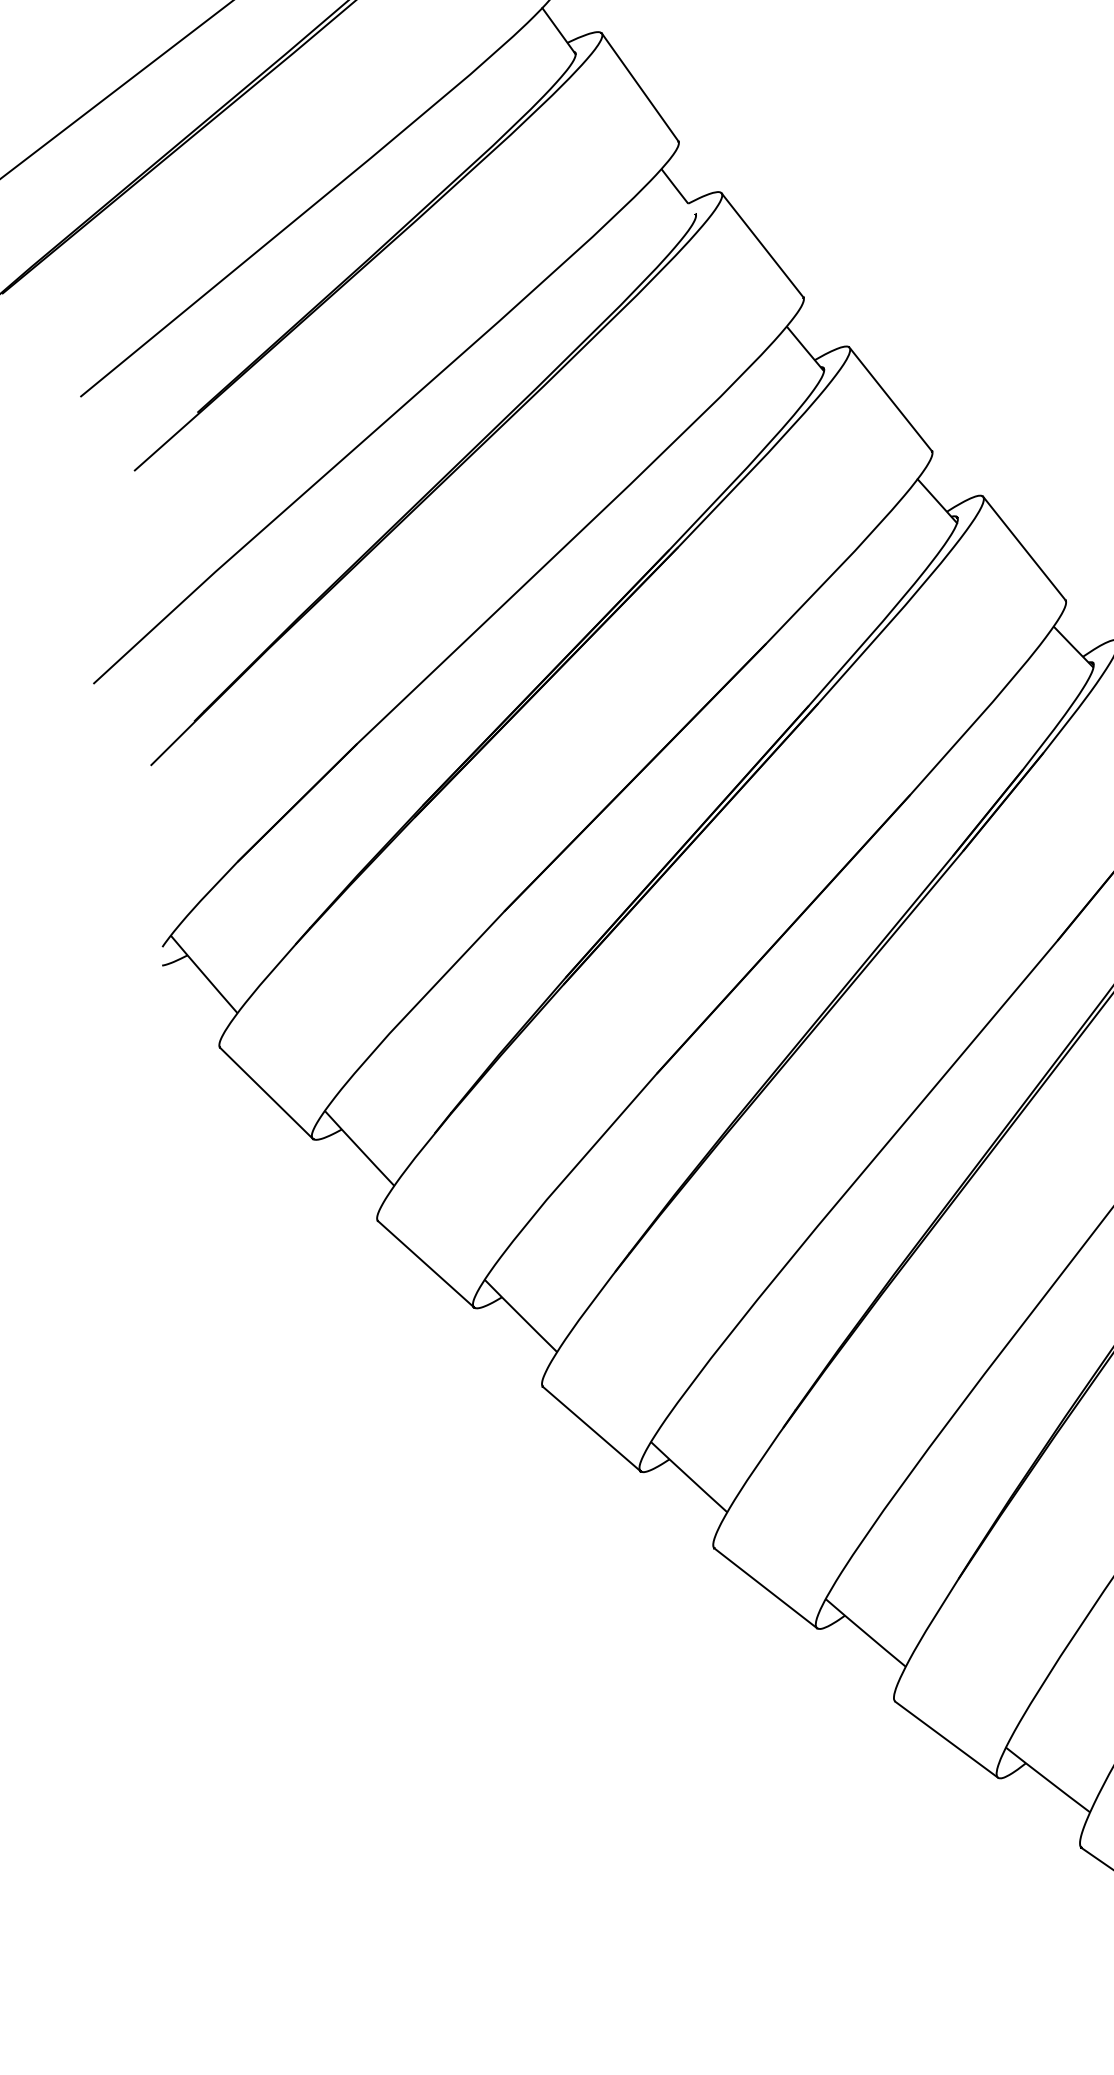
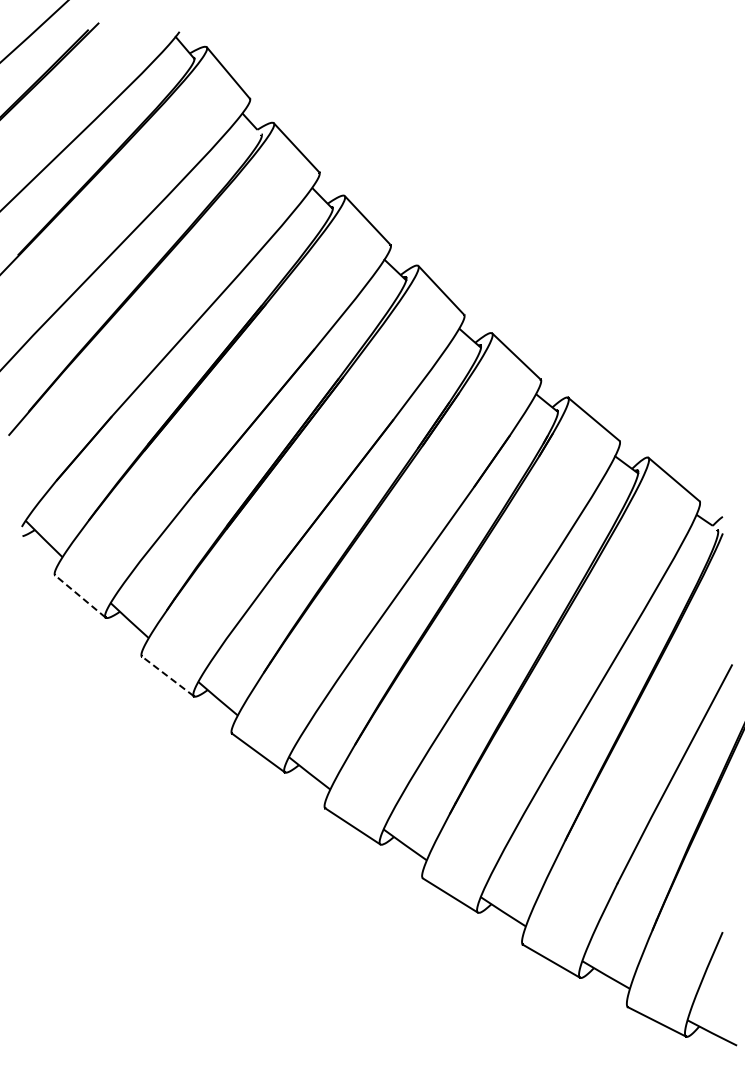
line: (266, 1093) -> (80, 596), solid -> dashed
line: (425, 1264) -> (167, 676), solid -> dashed

